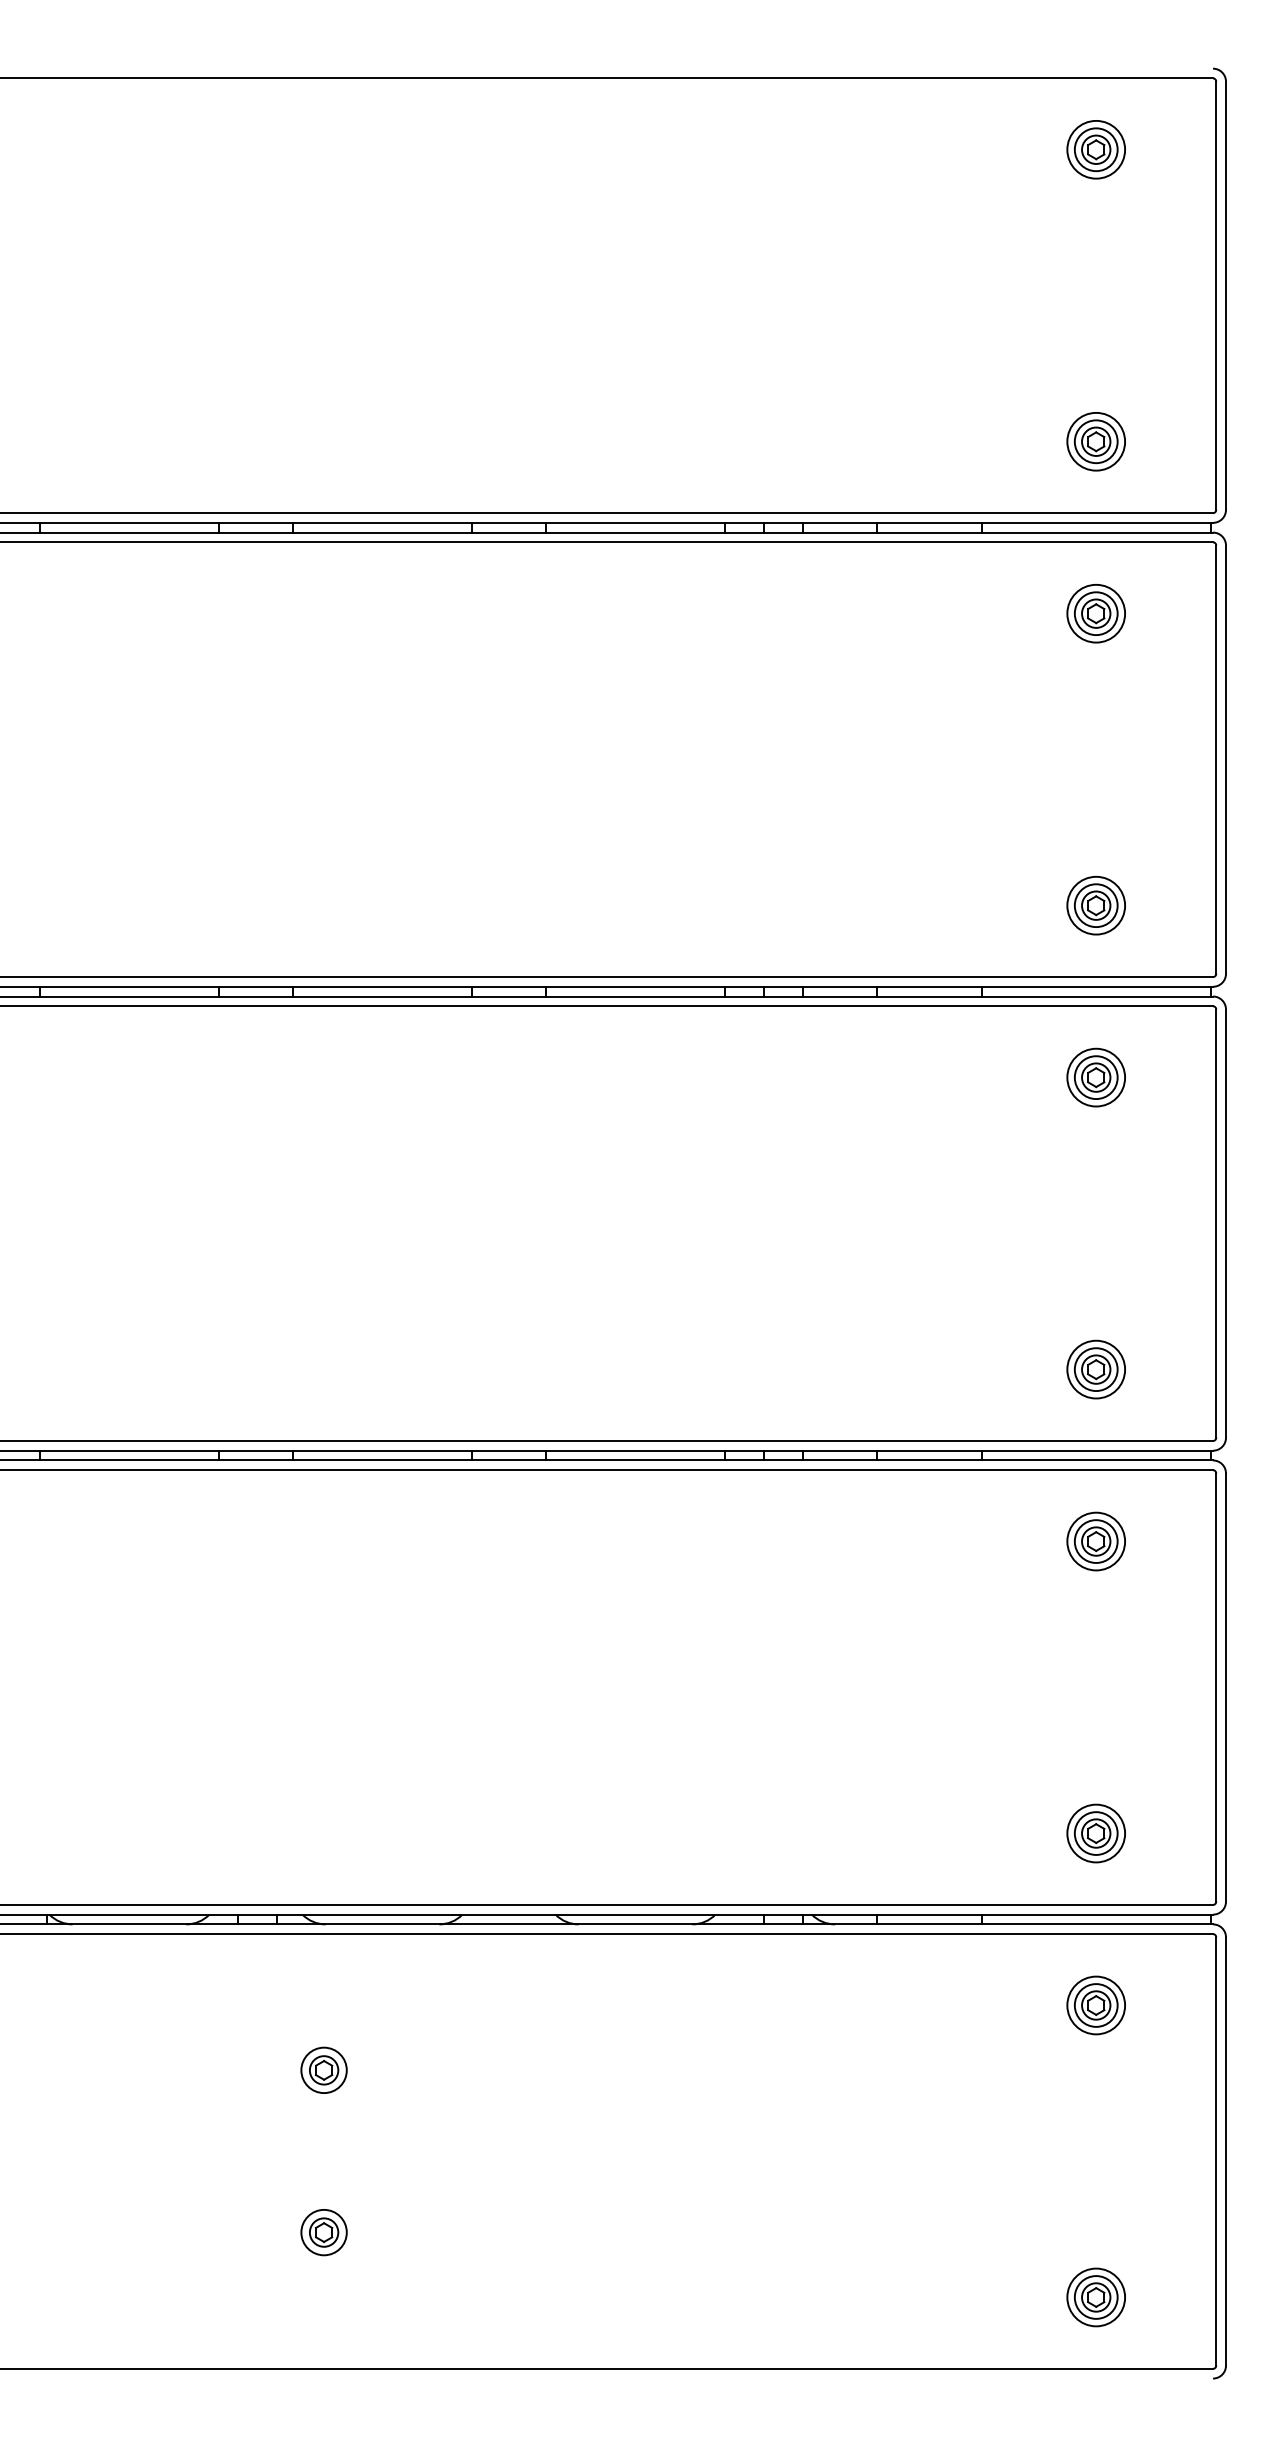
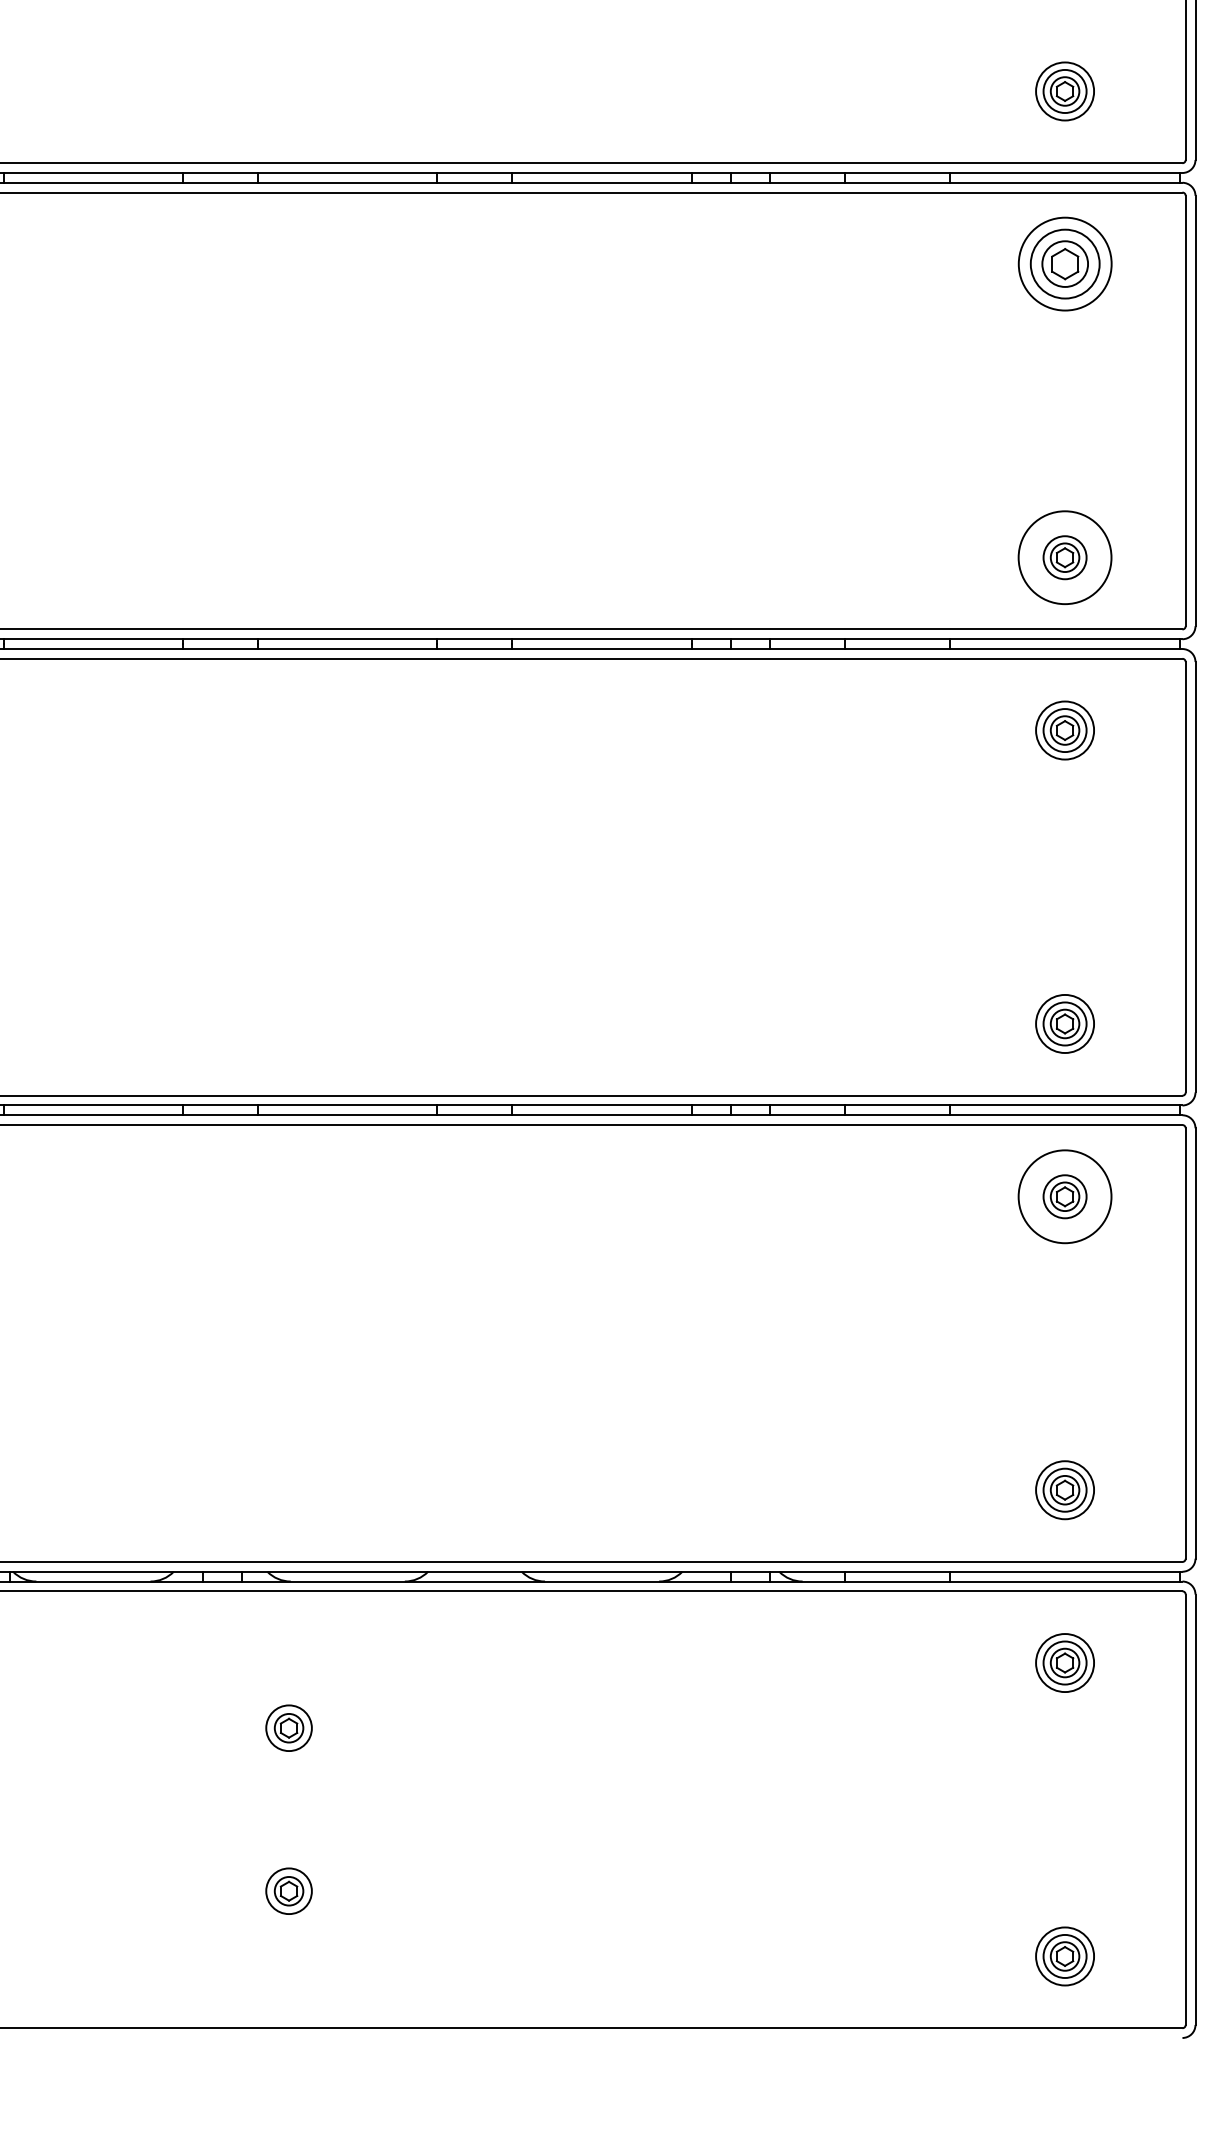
part: (1095, 613) -> (1064, 264), size x1.6
circle: (1096, 905) -> (1065, 557), size x1.6
circle: (1096, 1541) -> (1065, 1196), size x1.6

